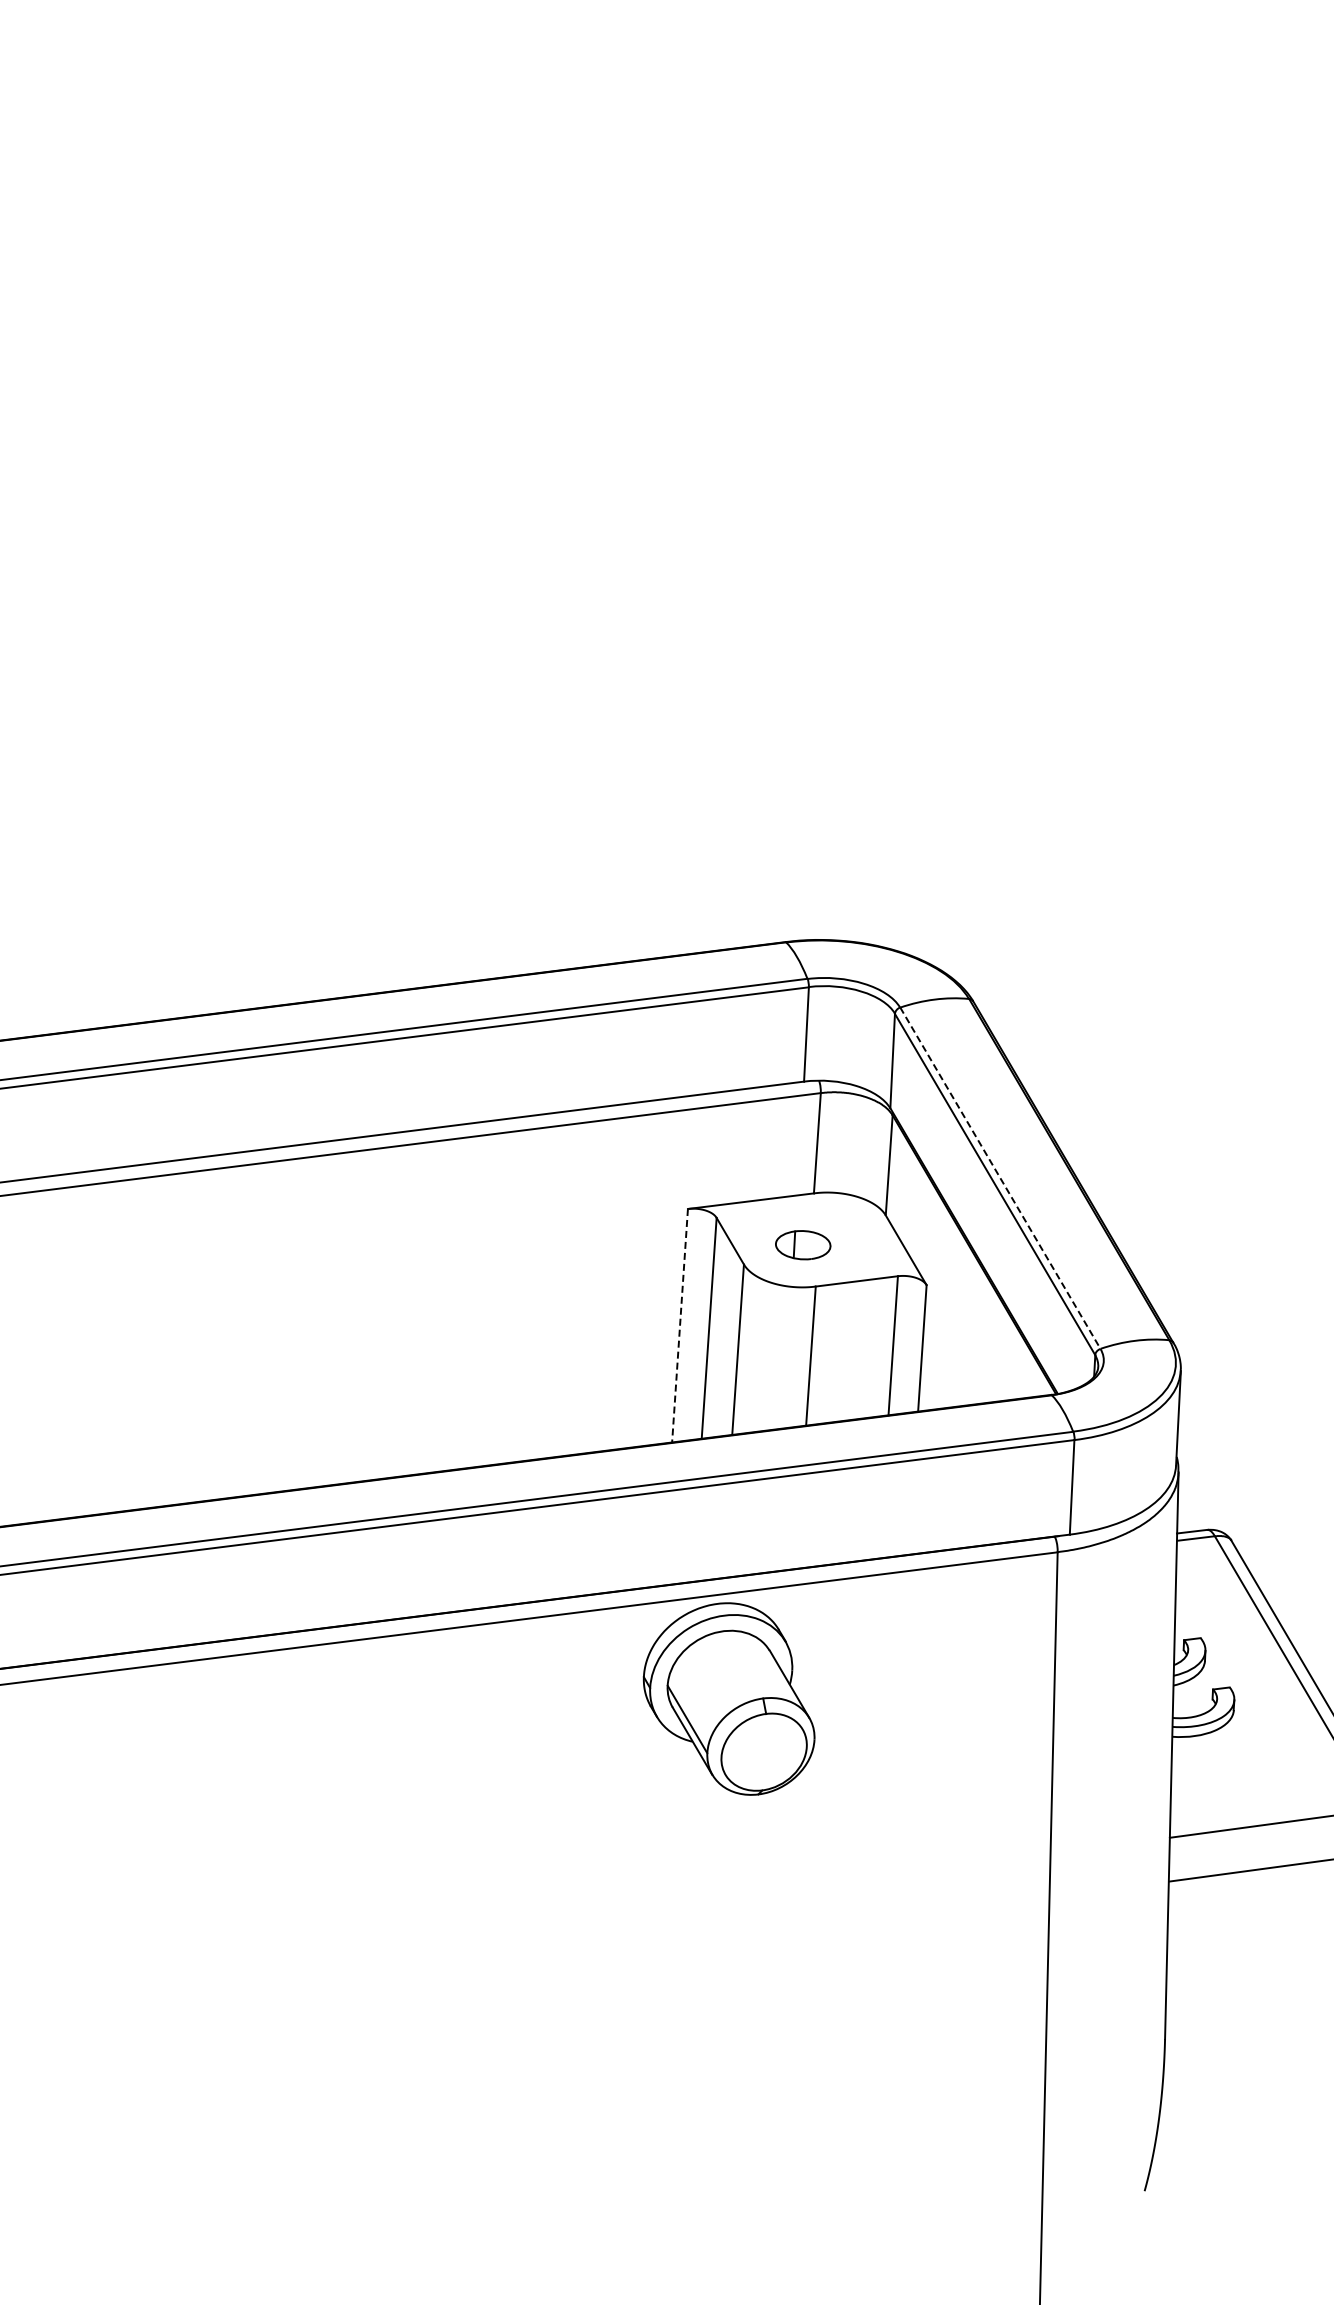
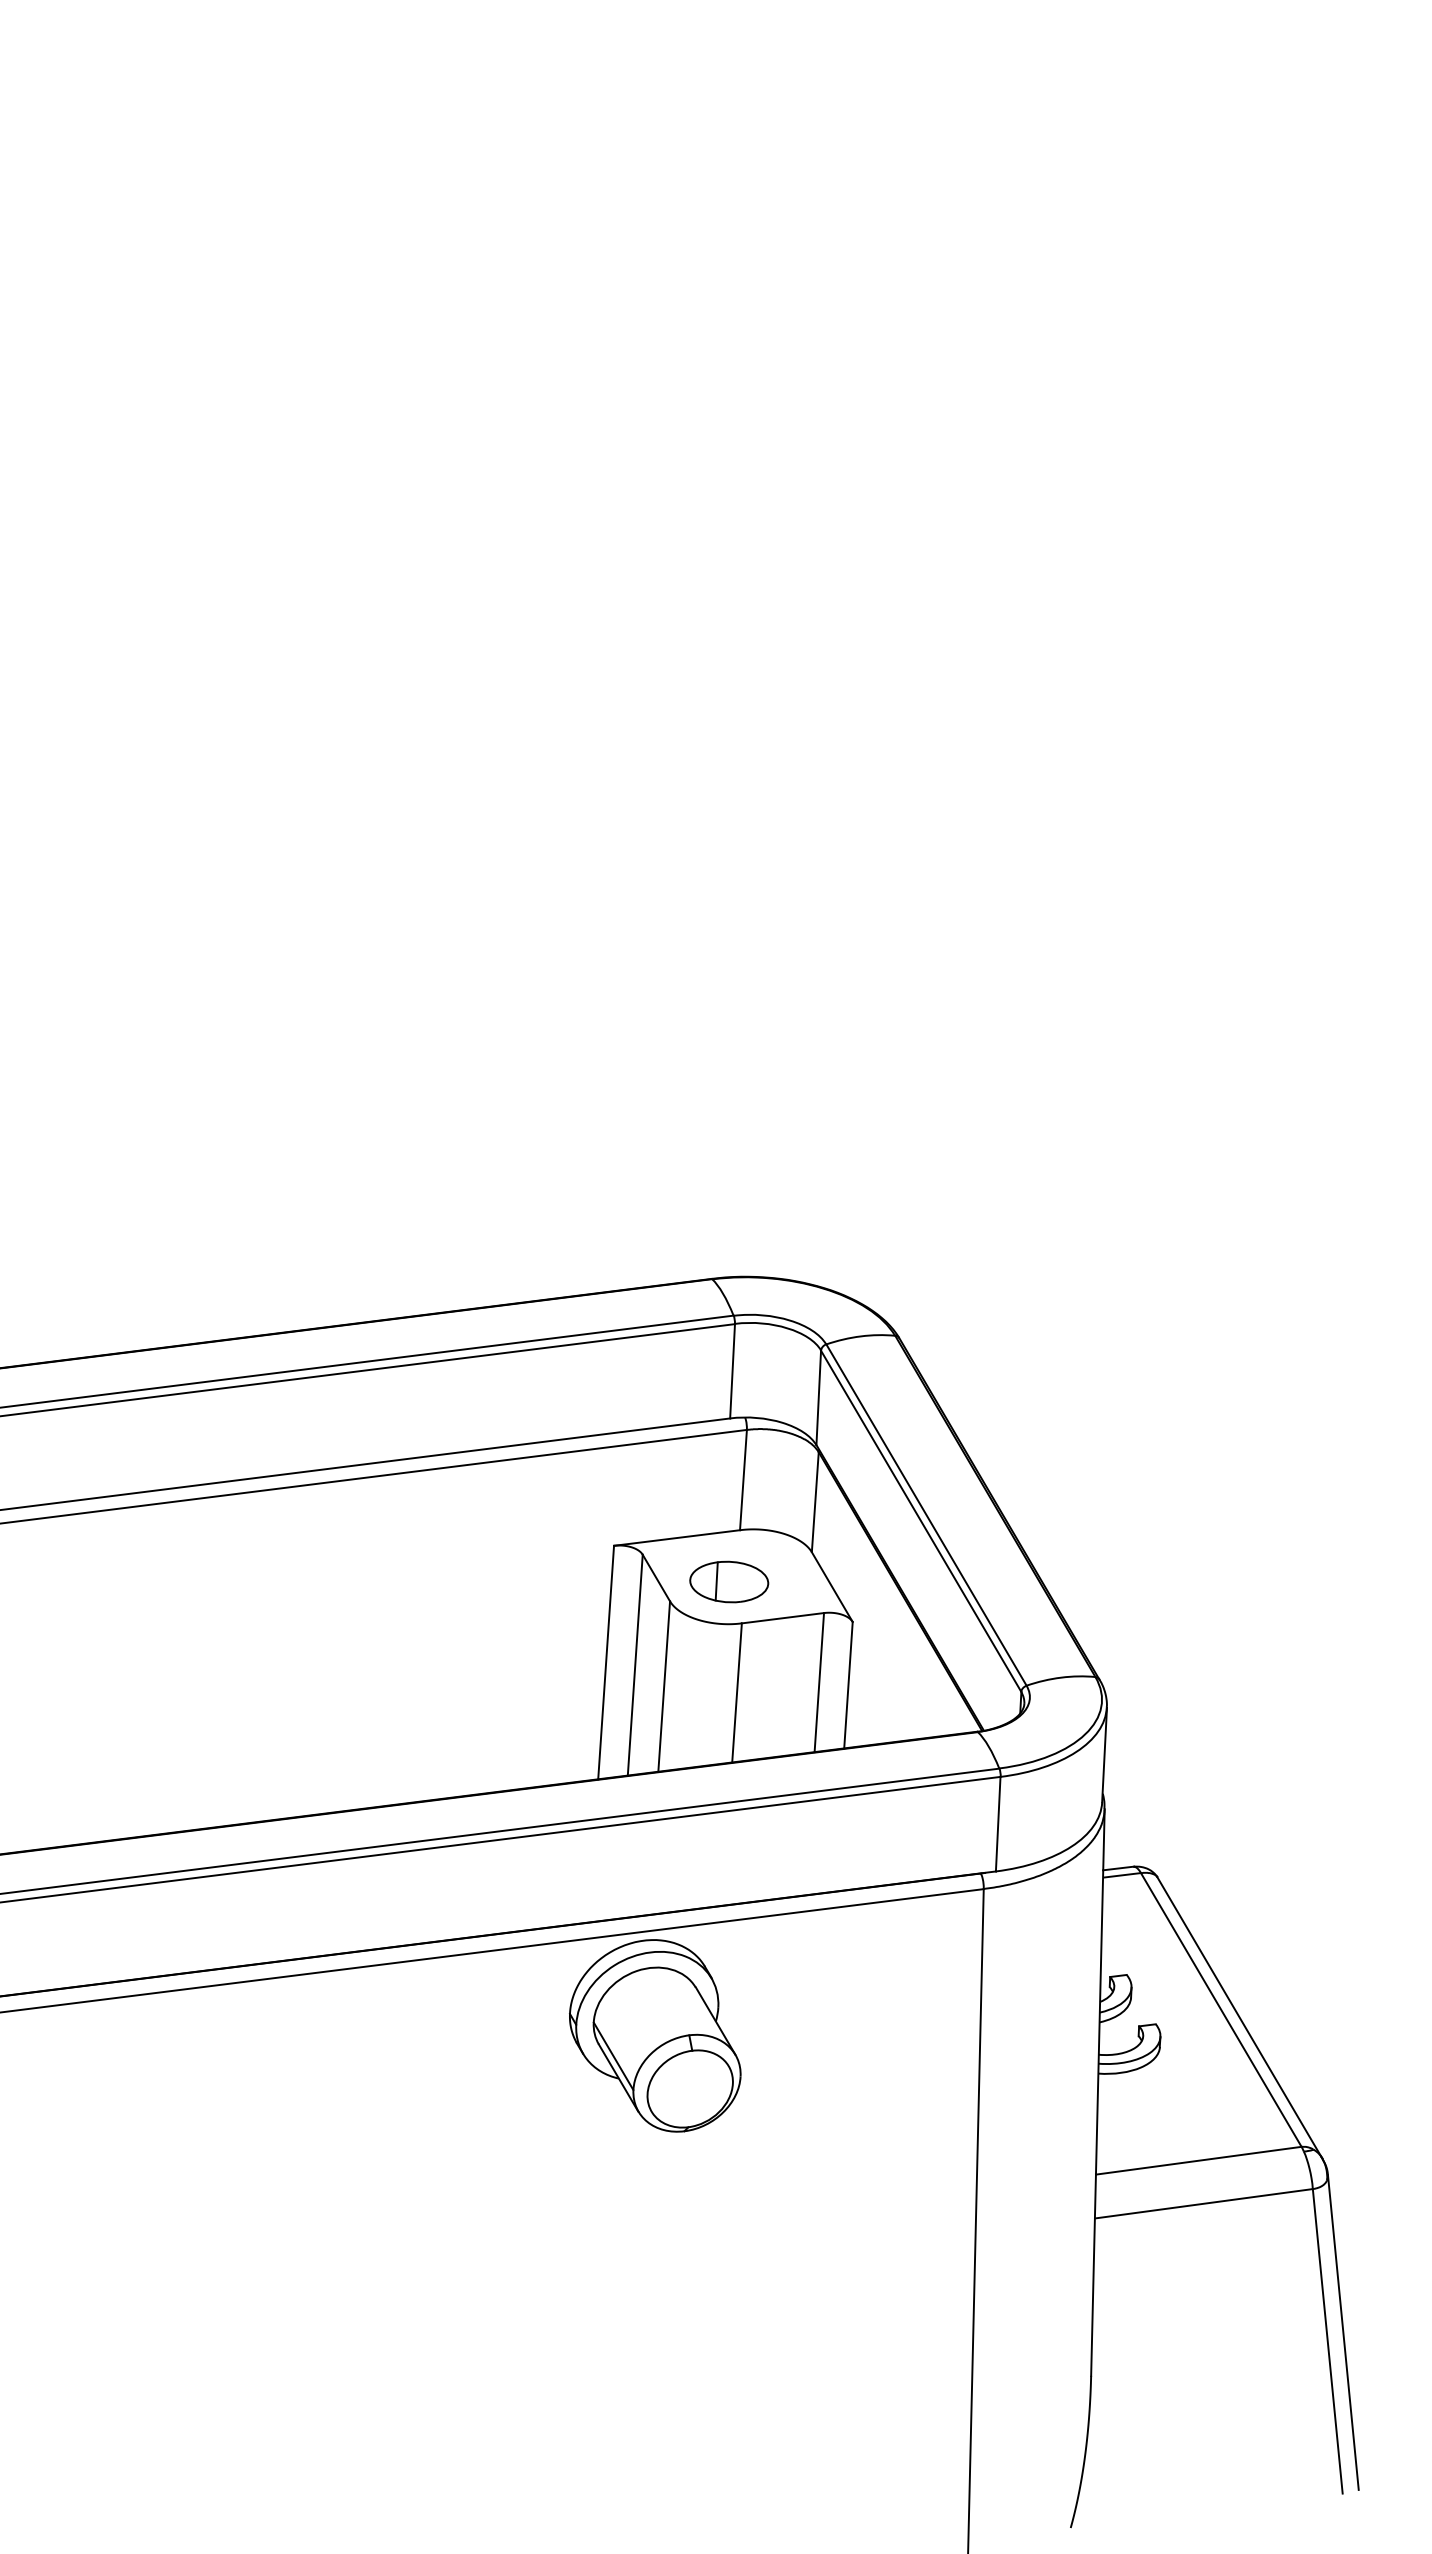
line: (1000, 1178) -> (926, 1515), dashed -> solid
part: (803, 1244) -> (729, 1581), size x1.43
line: (680, 1326) -> (606, 1663), dashed -> solid

